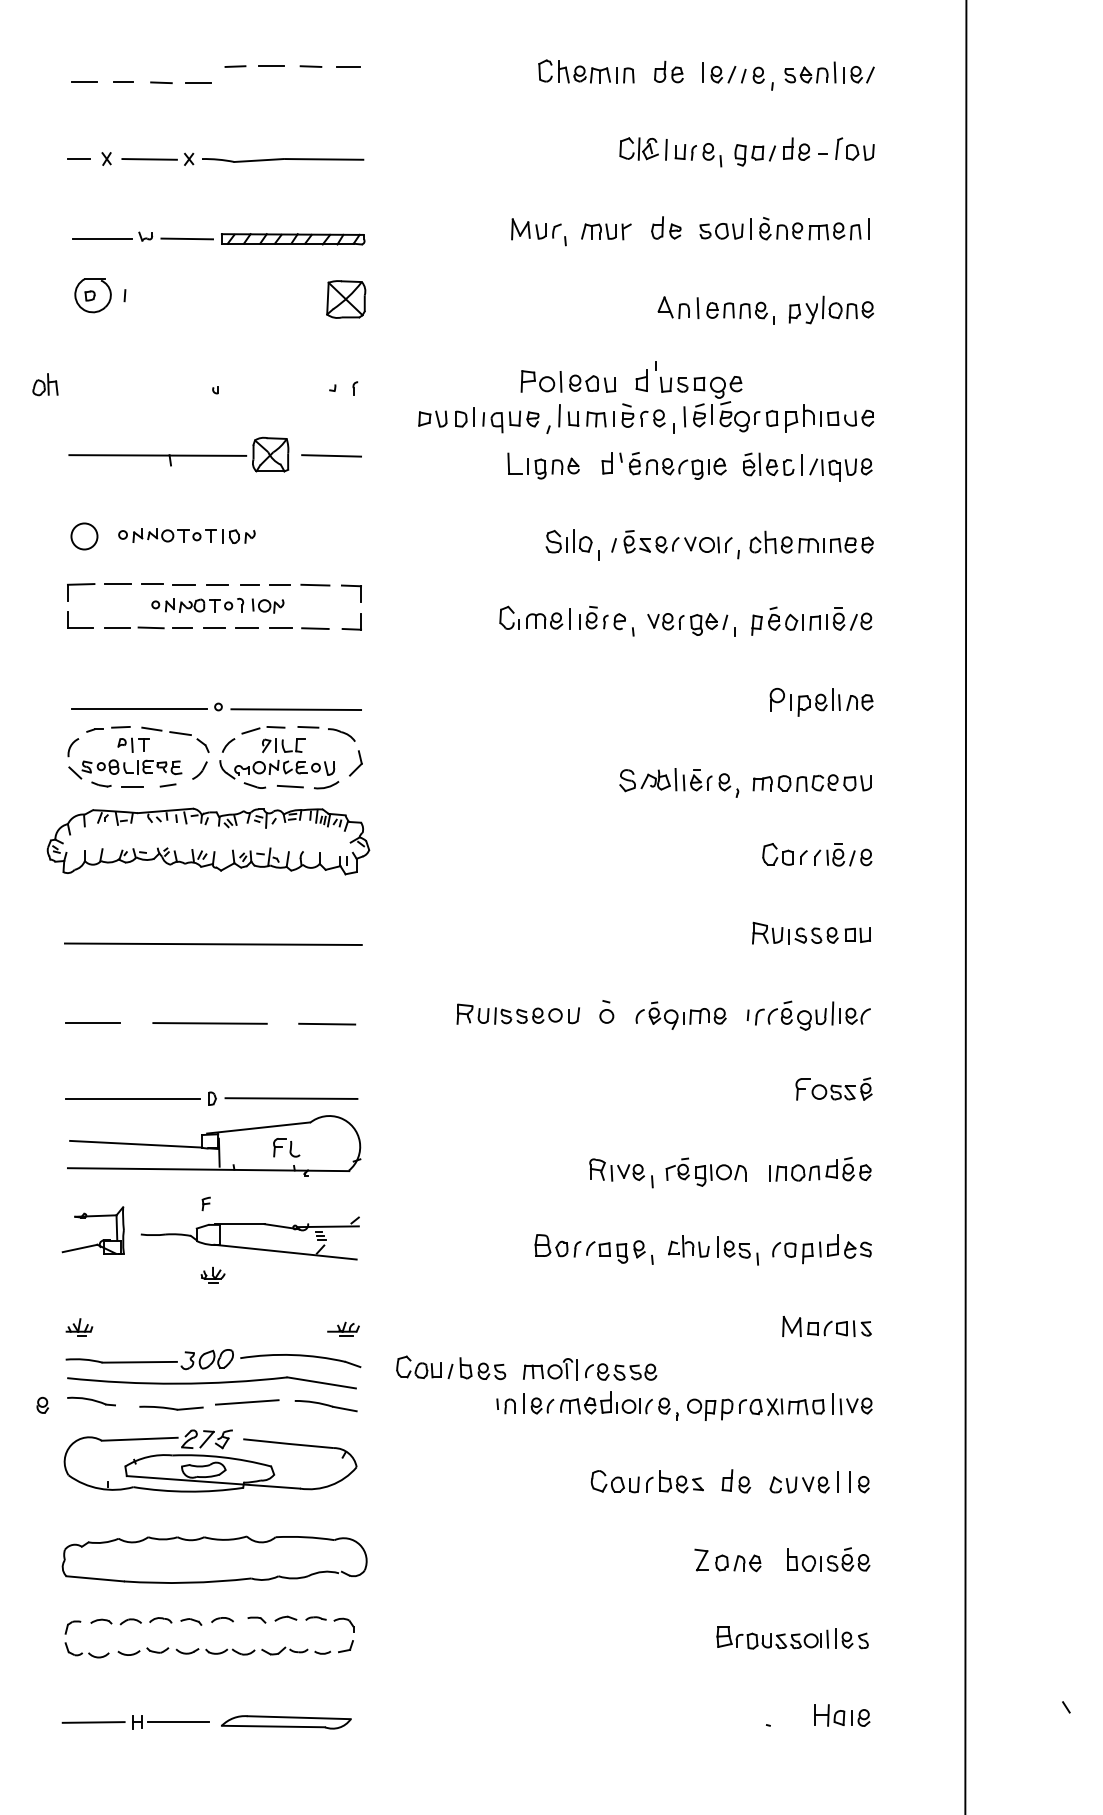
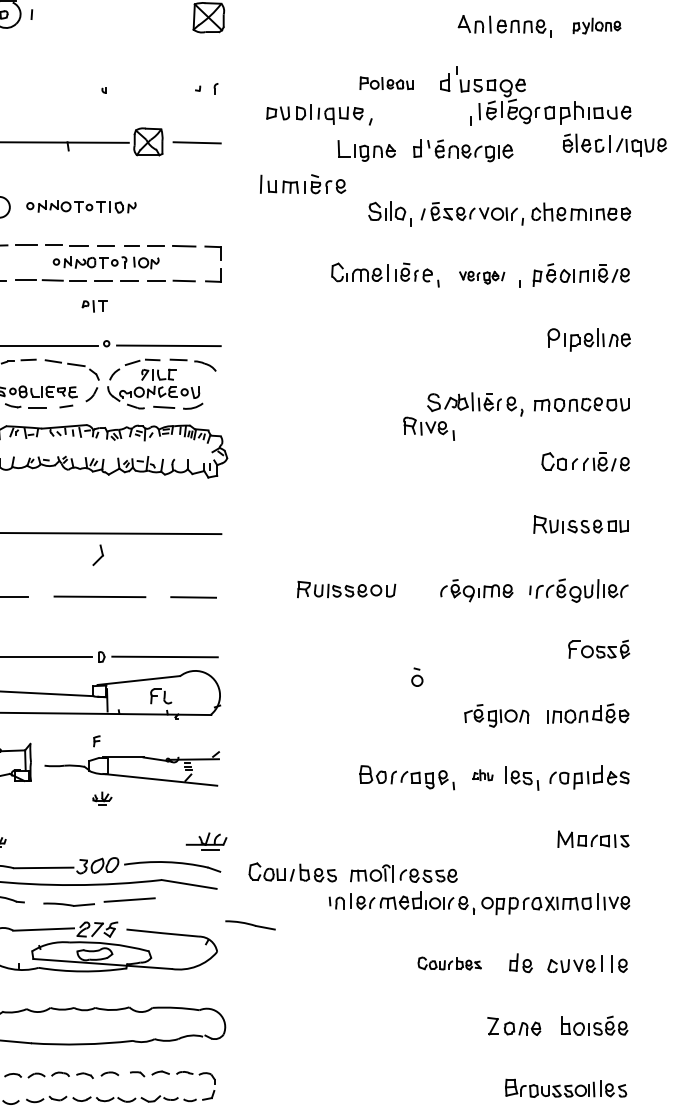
part: (831, 309) -> (597, 25), size x0.7
part: (568, 381) -> (386, 83), size x0.7
part: (611, 415) -> (302, 184), moved
part: (807, 466) -> (614, 144), moved
part: (687, 624) -> (481, 277), size x0.7
part: (133, 744) -> (94, 305), moved
part: (355, 763) -> (97, 555), moved
part: (606, 1011) -> (417, 676), moved
part: (621, 1173) -> (429, 428), moved
part: (688, 1246) -> (482, 775), size x0.6
part: (343, 1328) -> (206, 840), size x1.6
part: (325, 1406) -> (249, 925), moved
part: (646, 1481) -> (449, 963), size x0.7

